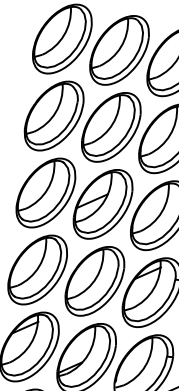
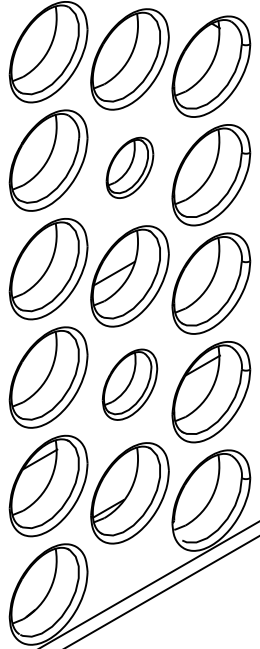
part: (111, 127) -> (129, 167), size x0.6
part: (94, 281) -> (129, 384), size x0.7

